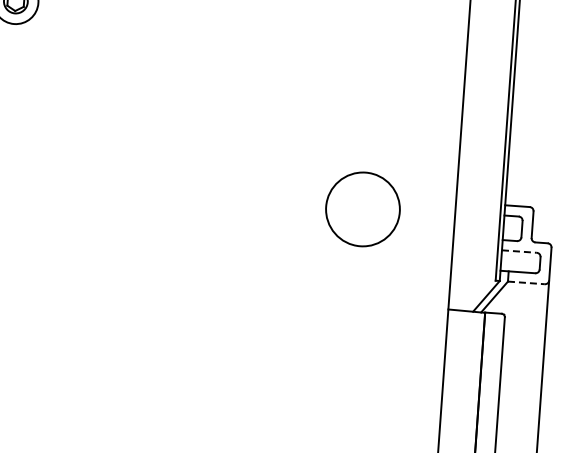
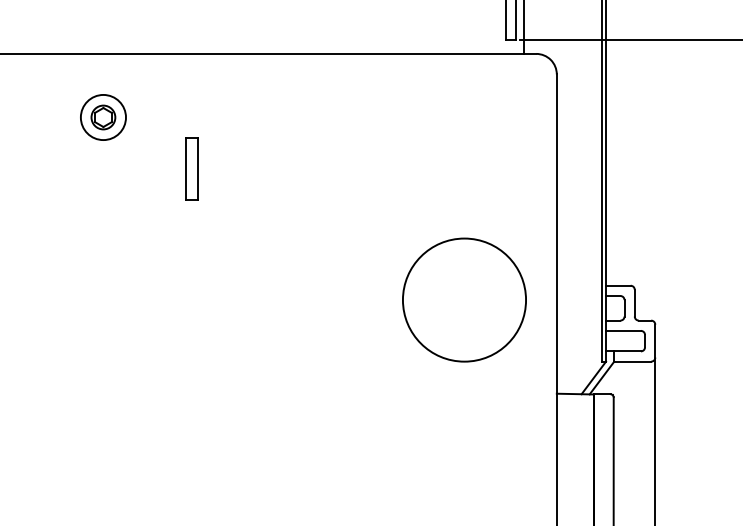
part: (100, 58) -> (191, 168), added
circle: (363, 208) -> (464, 299), size x1.67
line: (519, 251) -> (623, 330), dashed -> solid
line: (527, 282) -> (633, 361), dashed -> solid

